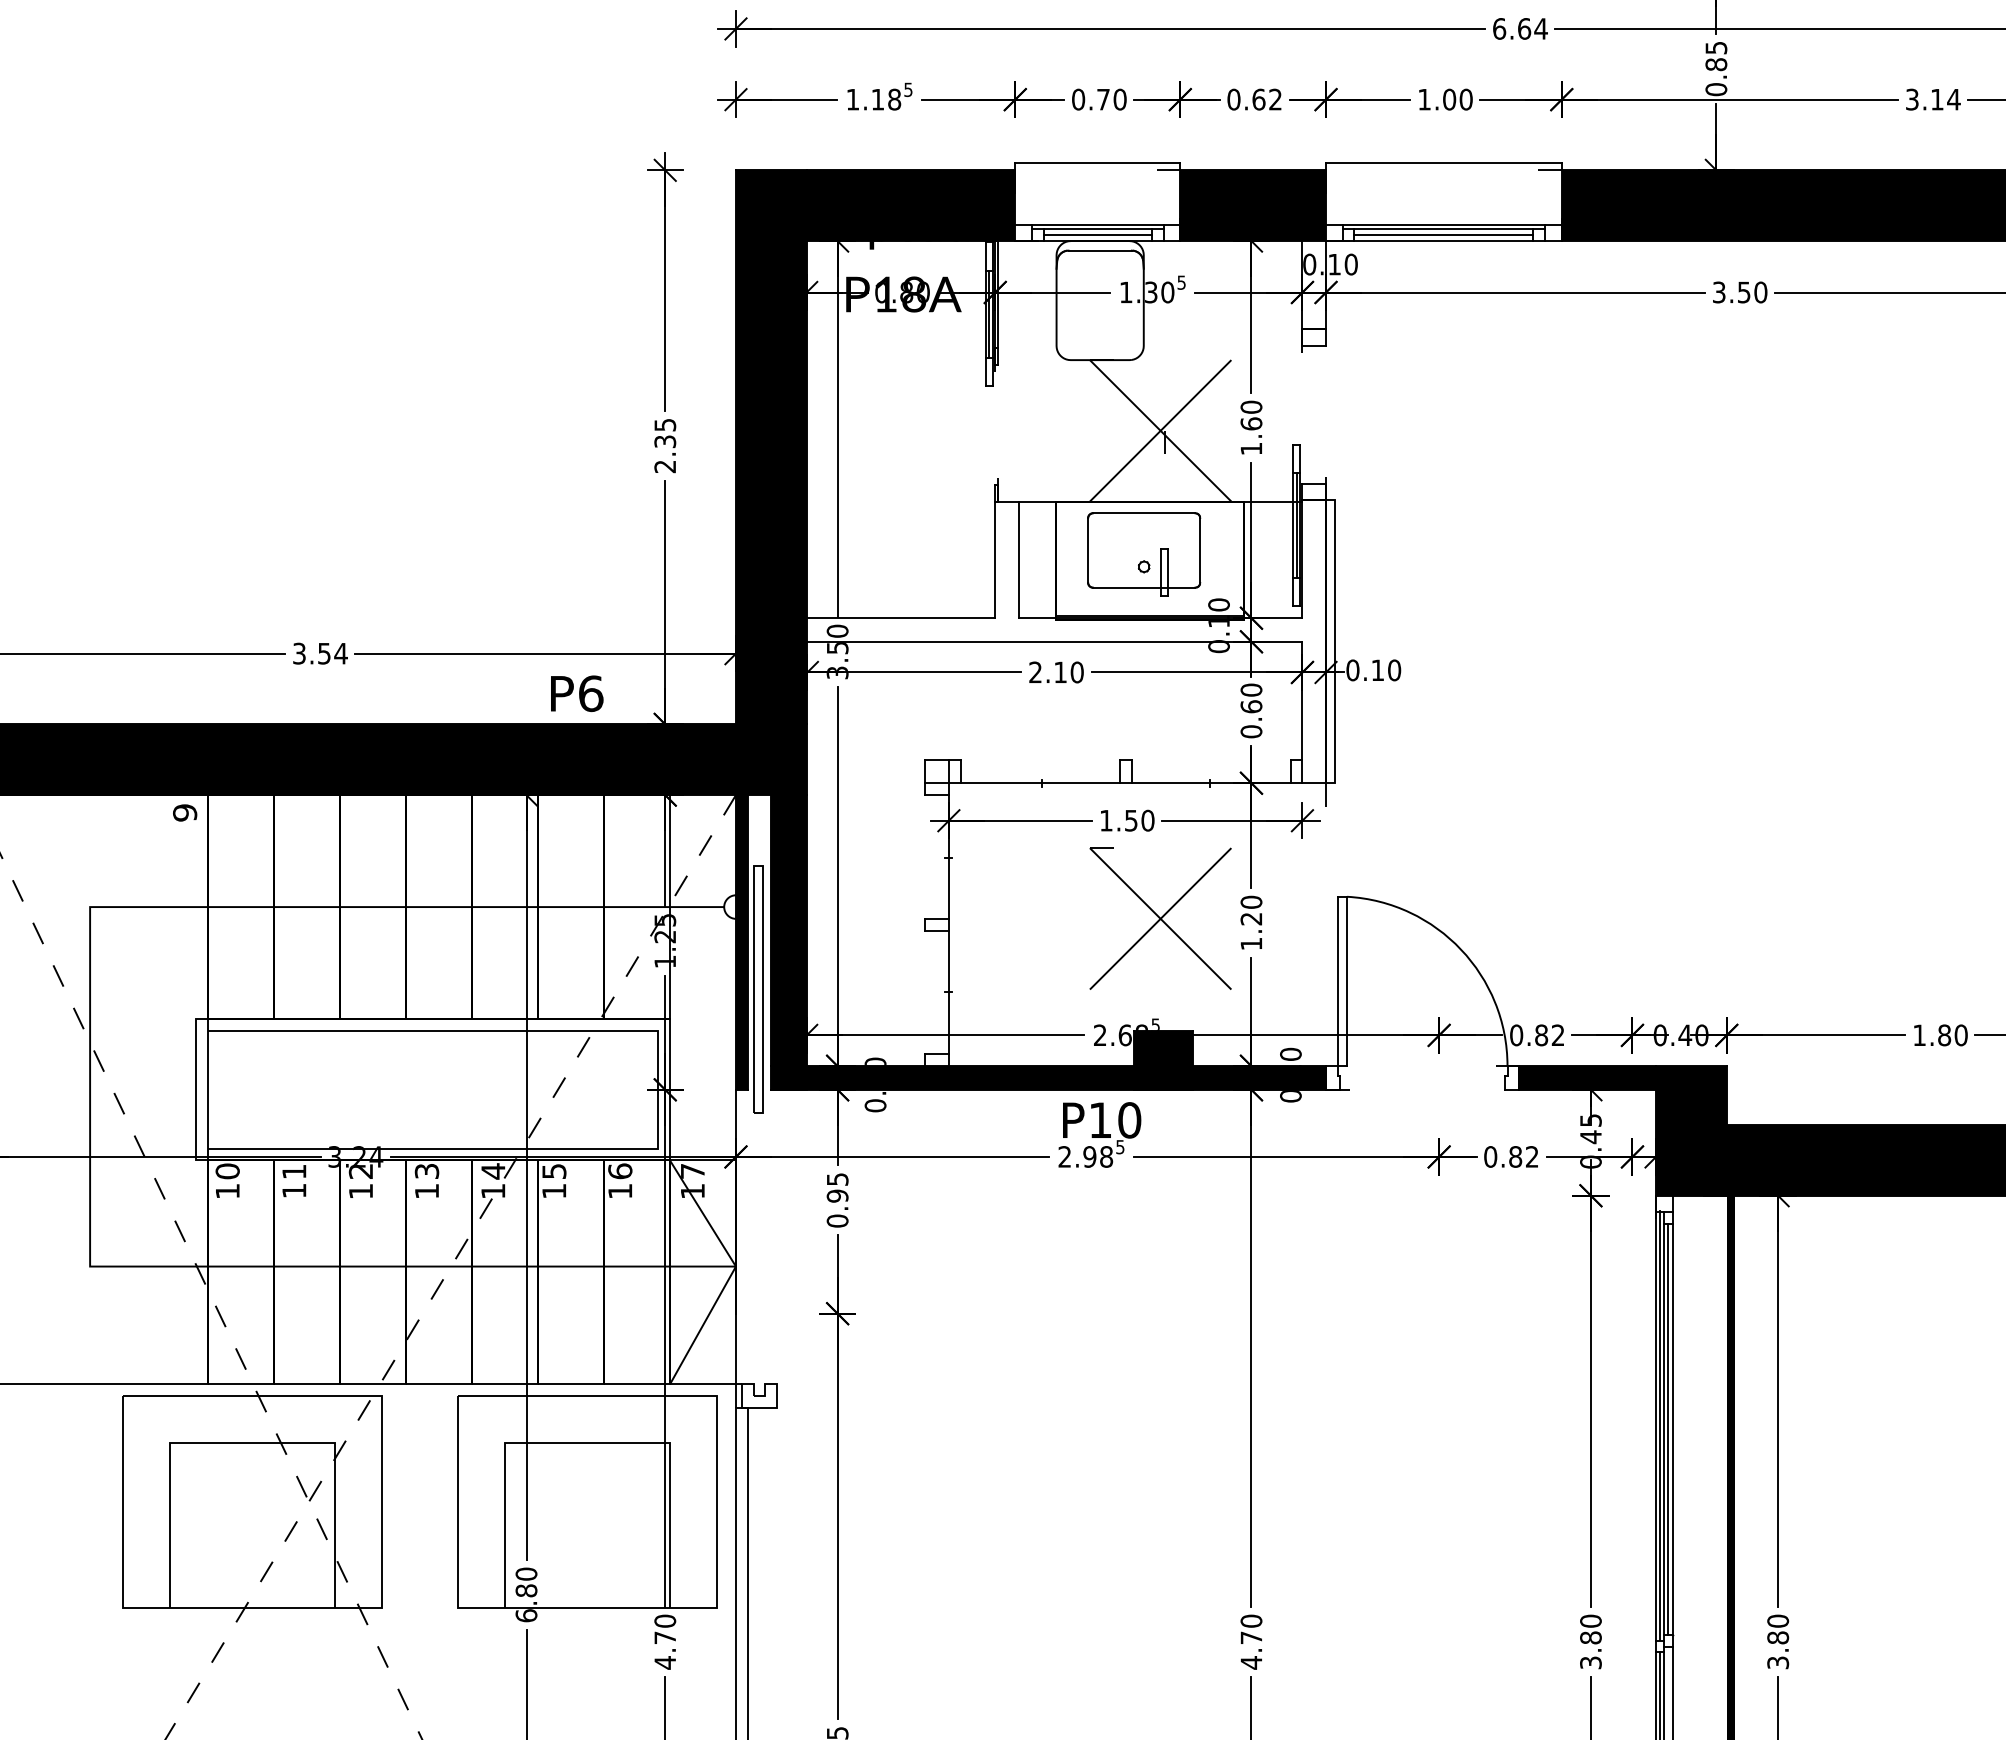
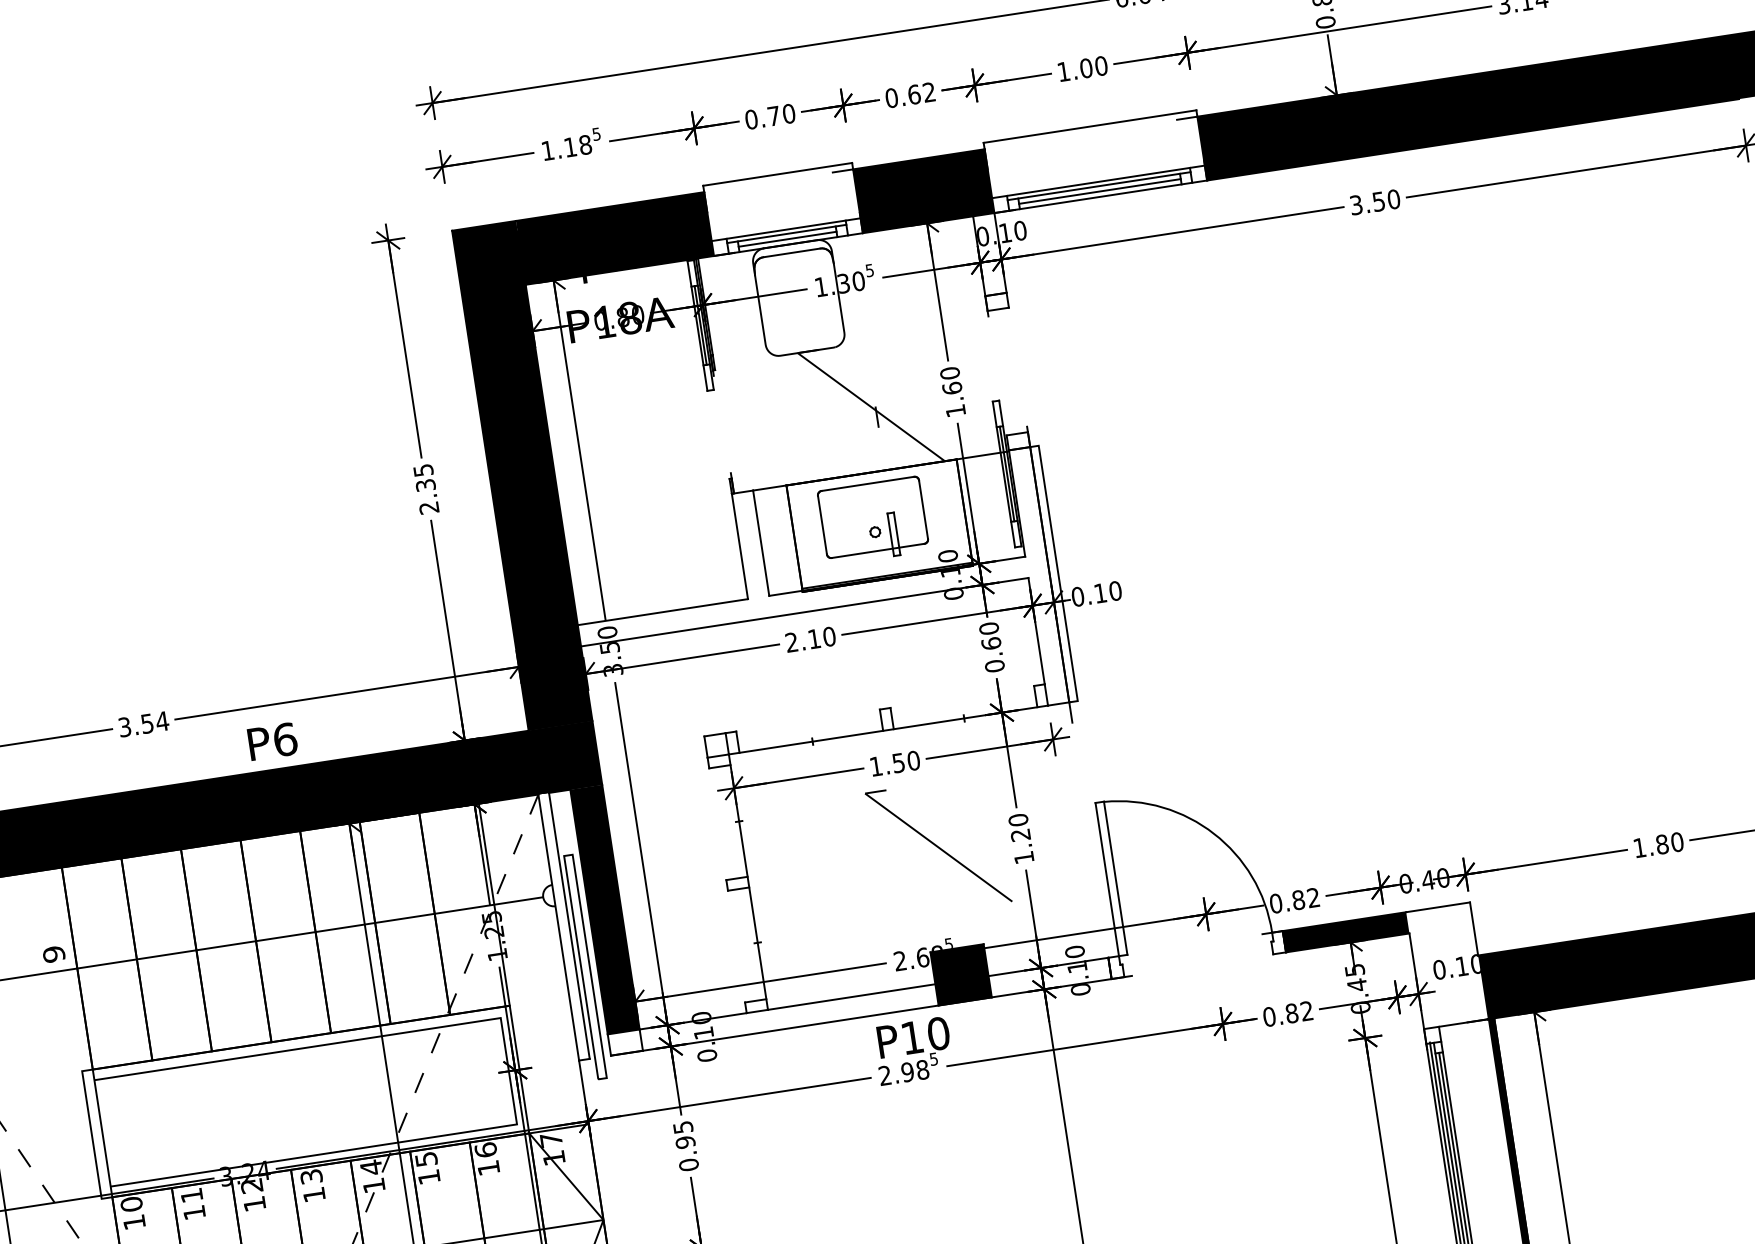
line: (1160, 430) -> (871, 406), removed
text: (577, 693) -> (273, 741), moved
text: (185, 812) -> (54, 953), moved
line: (1160, 918) -> (938, 847), removed
fill: (741, 942) -> (563, 926), removed
fill: (1048, 1077) -> (859, 1006), removed
fill: (1691, 1130) -> (1447, 965), removed

